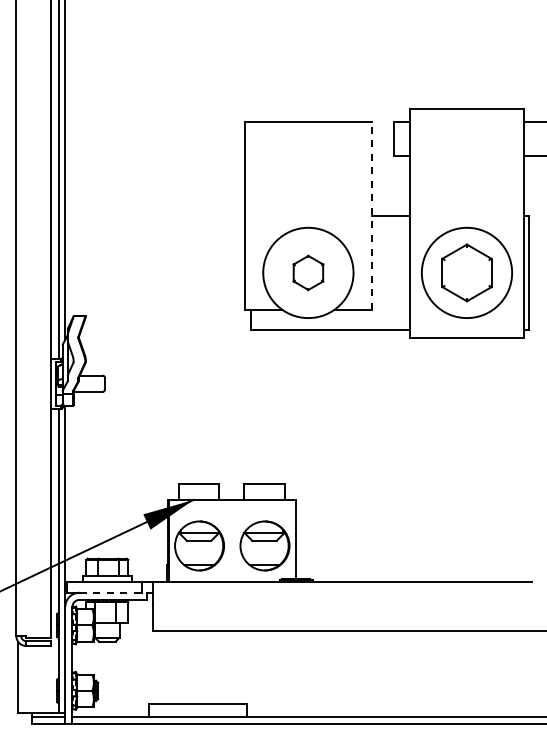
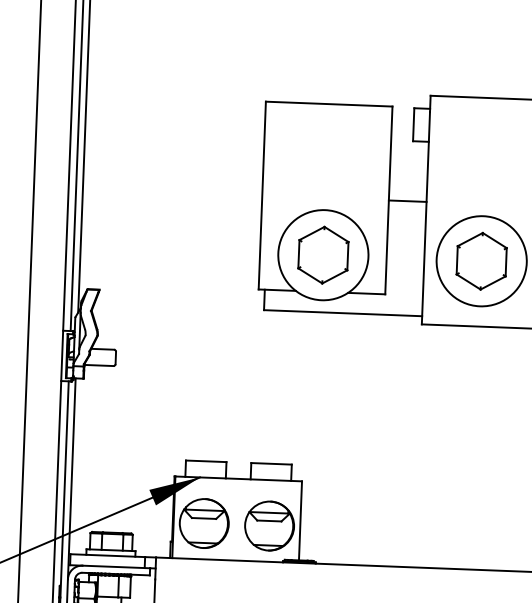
line: (371, 215) -> (388, 200), dashed -> solid
part: (308, 272) -> (323, 254), size x1.67
line: (113, 592) -> (116, 566), dashed -> solid

